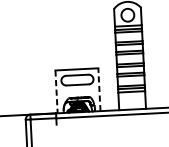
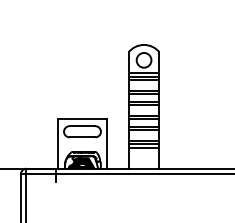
line: (99, 90) -> (107, 144), dashed -> solid
line: (56, 92) -> (57, 144), dashed -> solid

